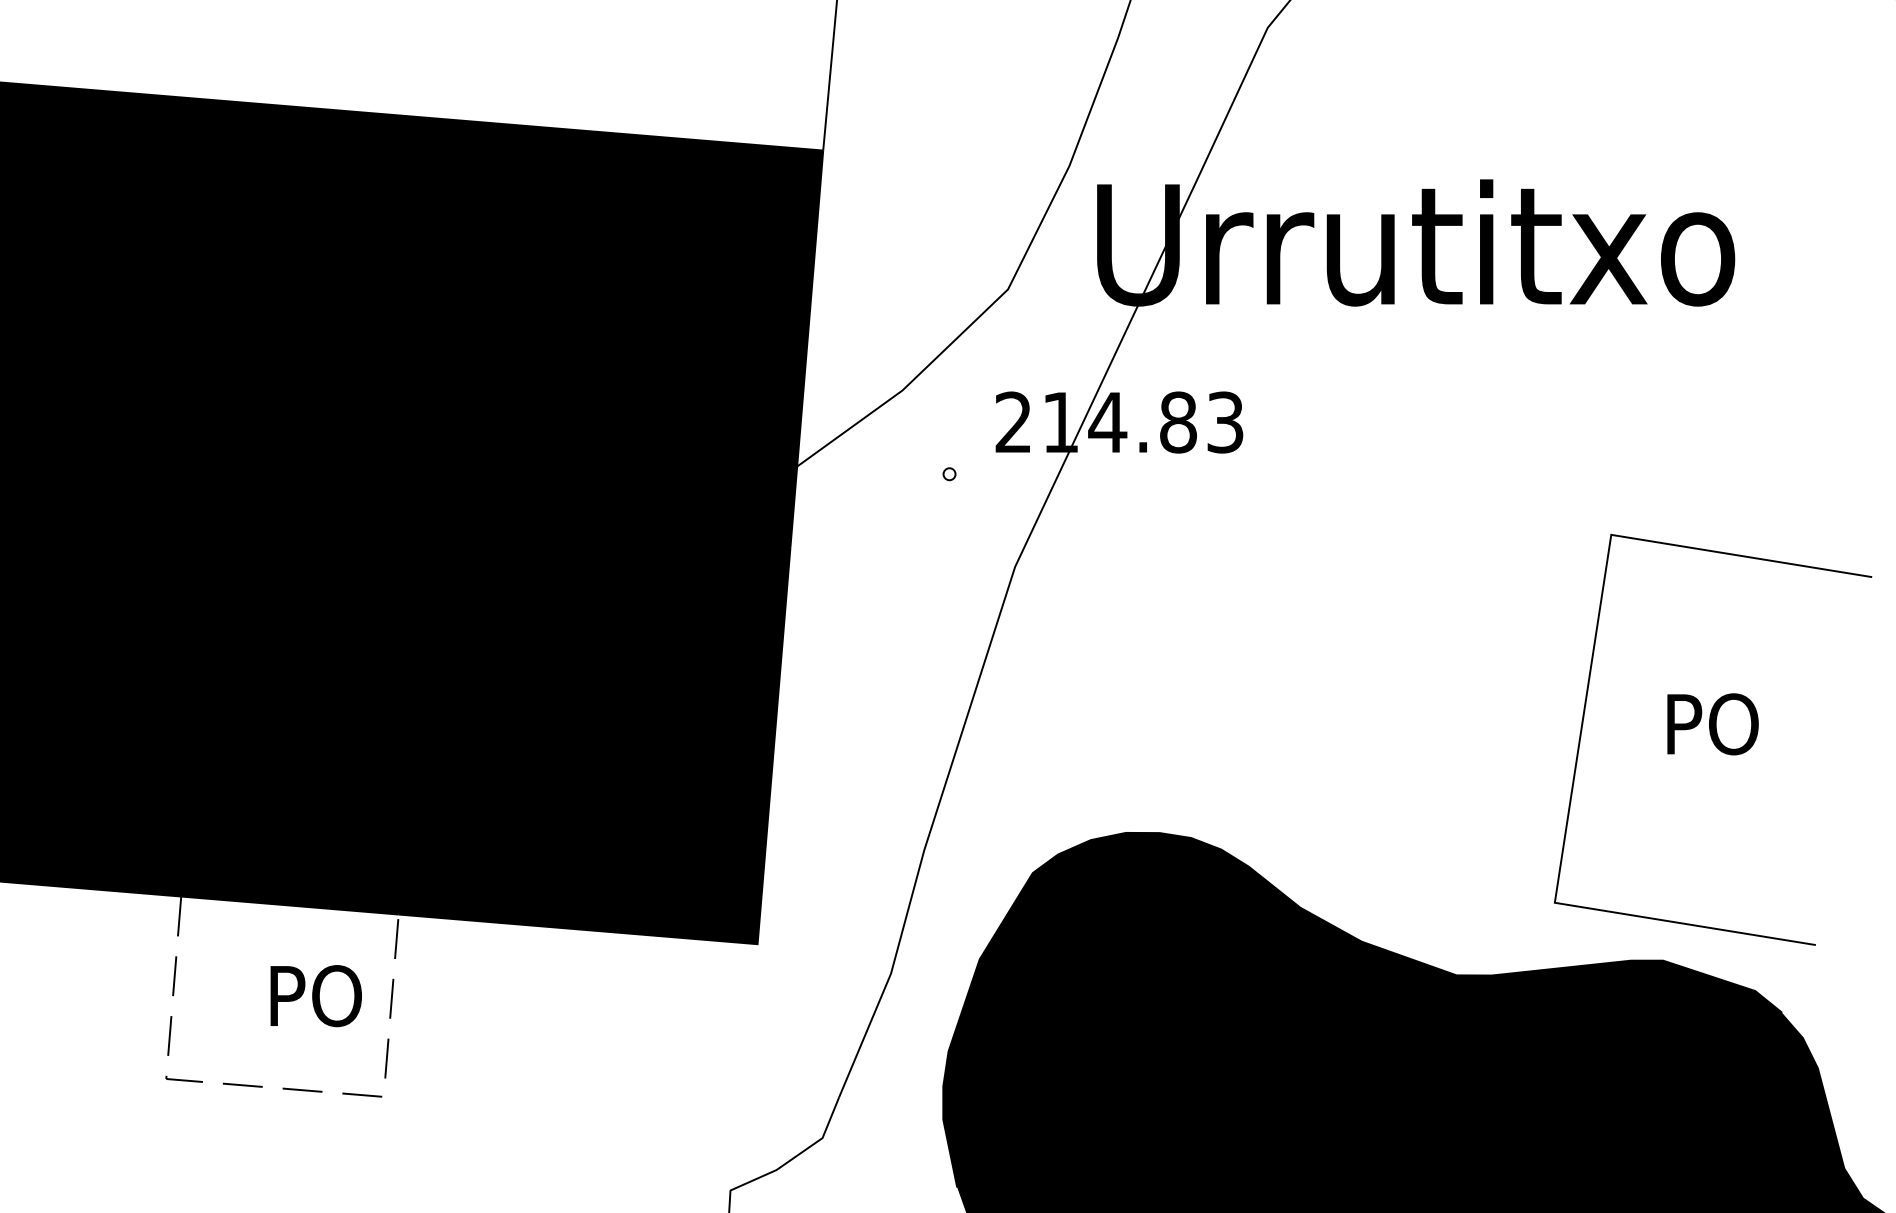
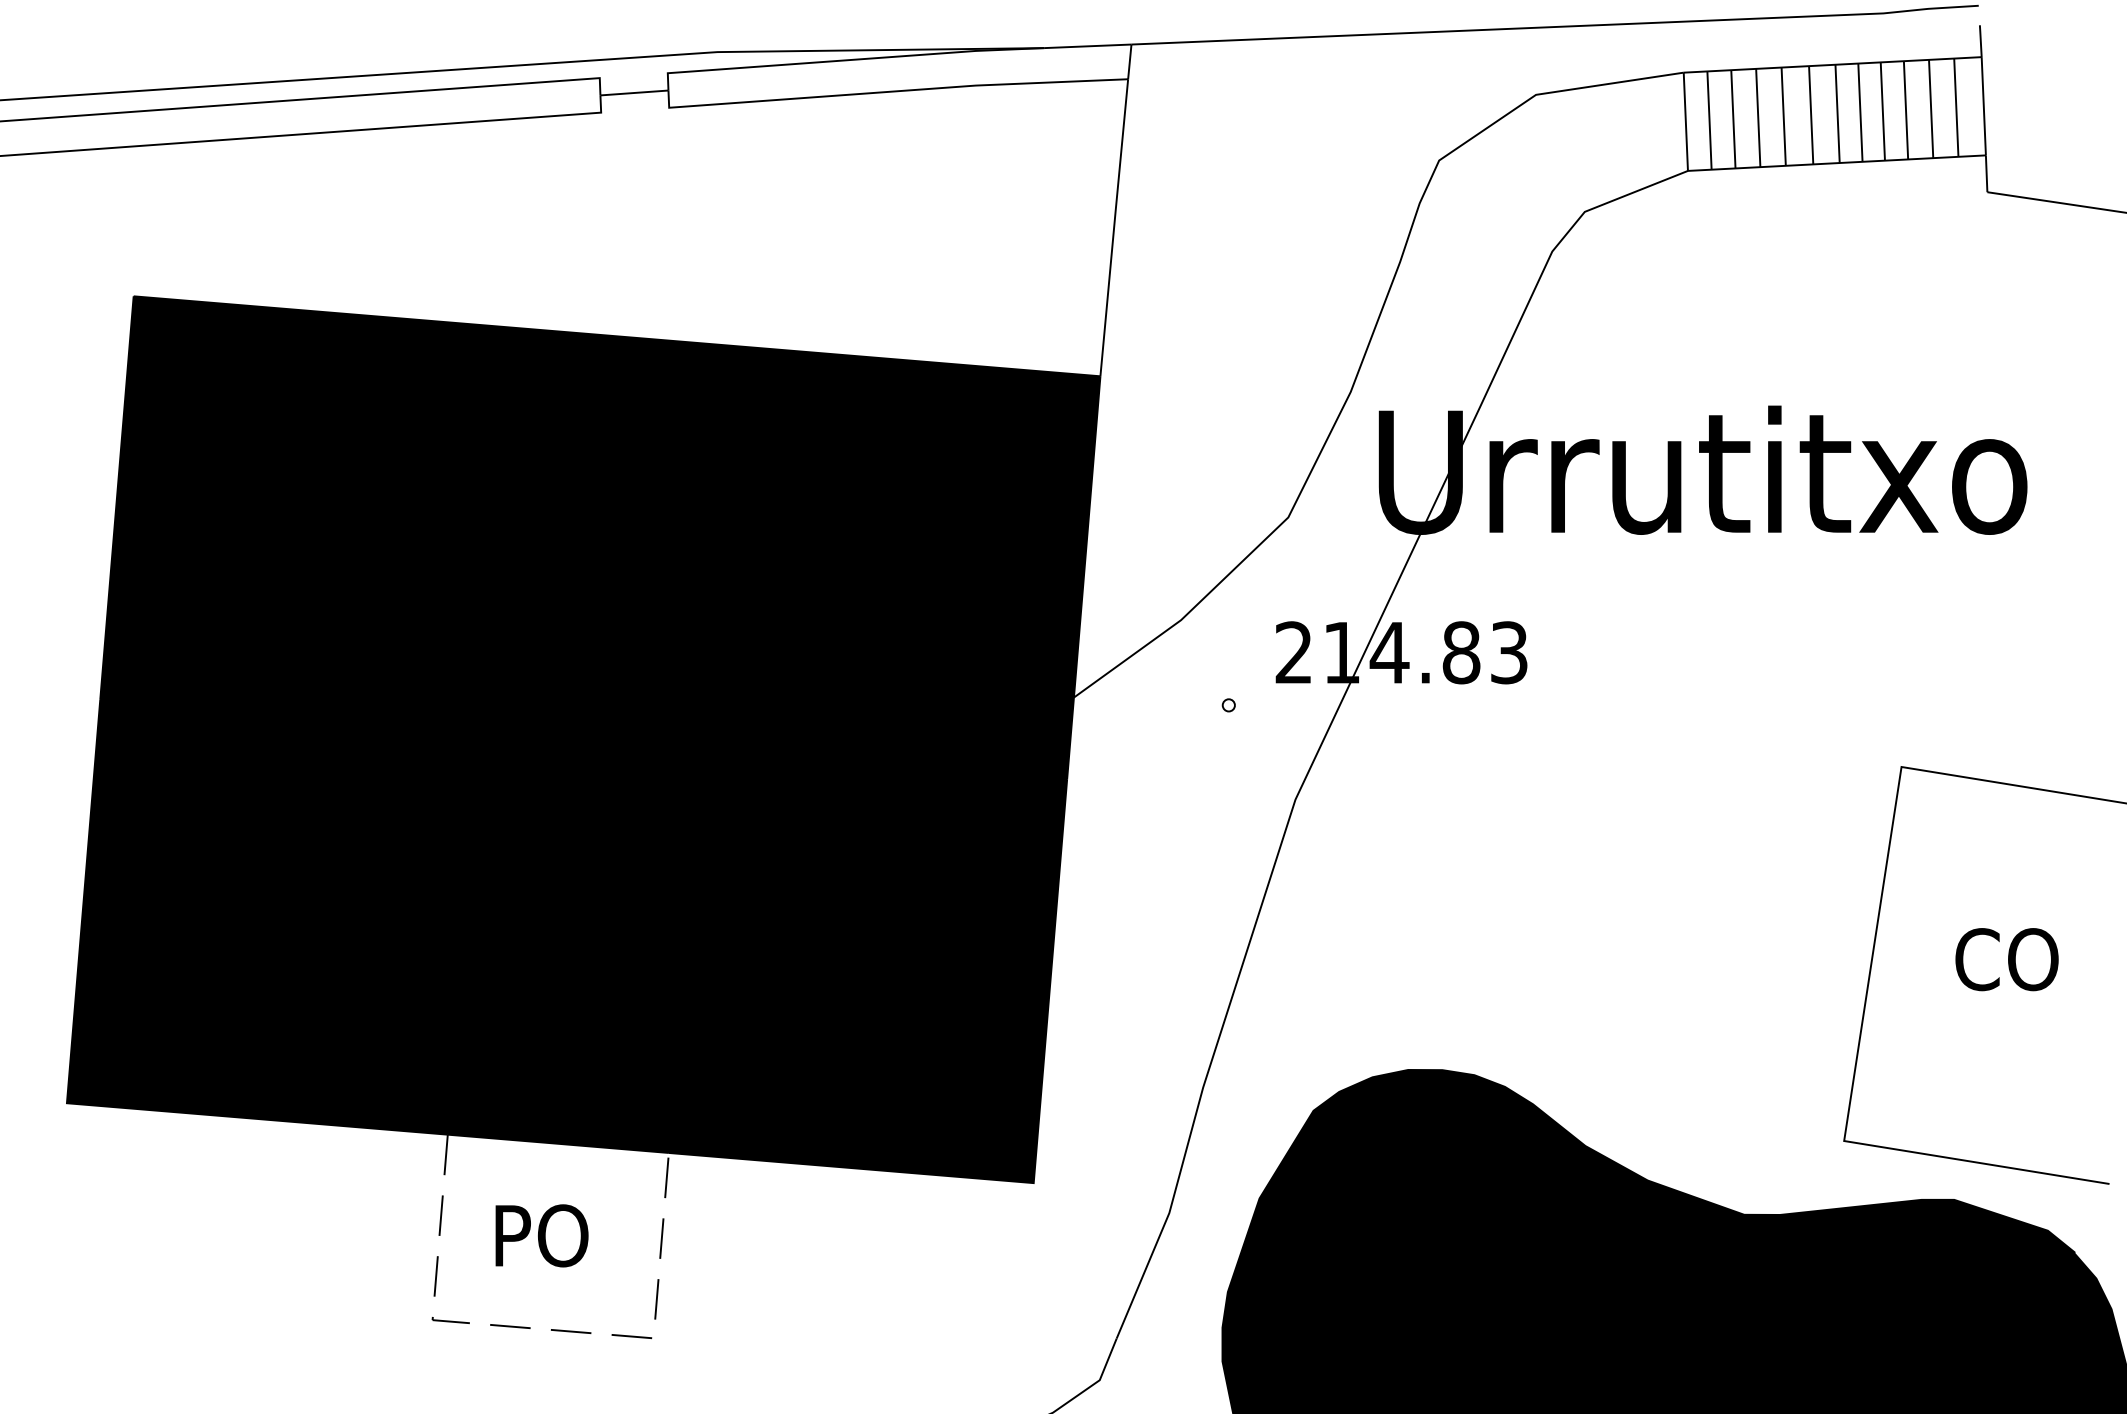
text: (1714, 724) -> (2006, 959), PO -> CO
text: (315, 995) -> (541, 1235), moved

